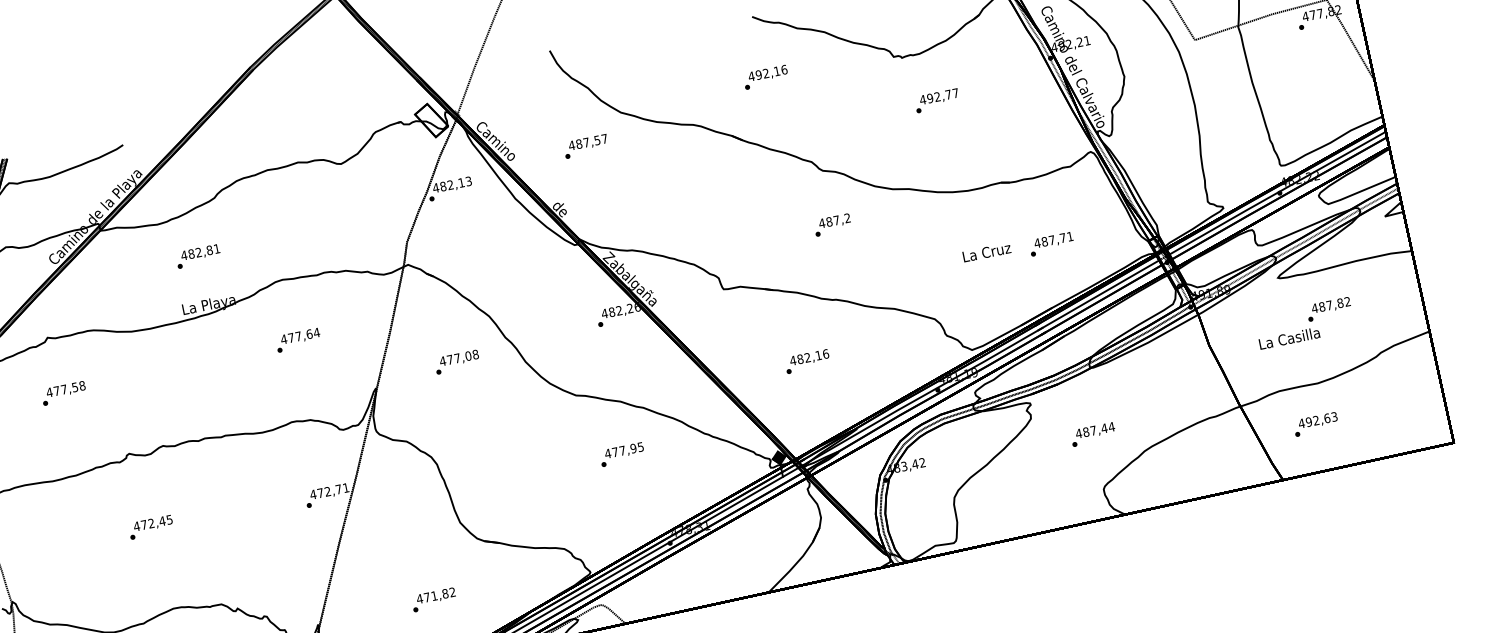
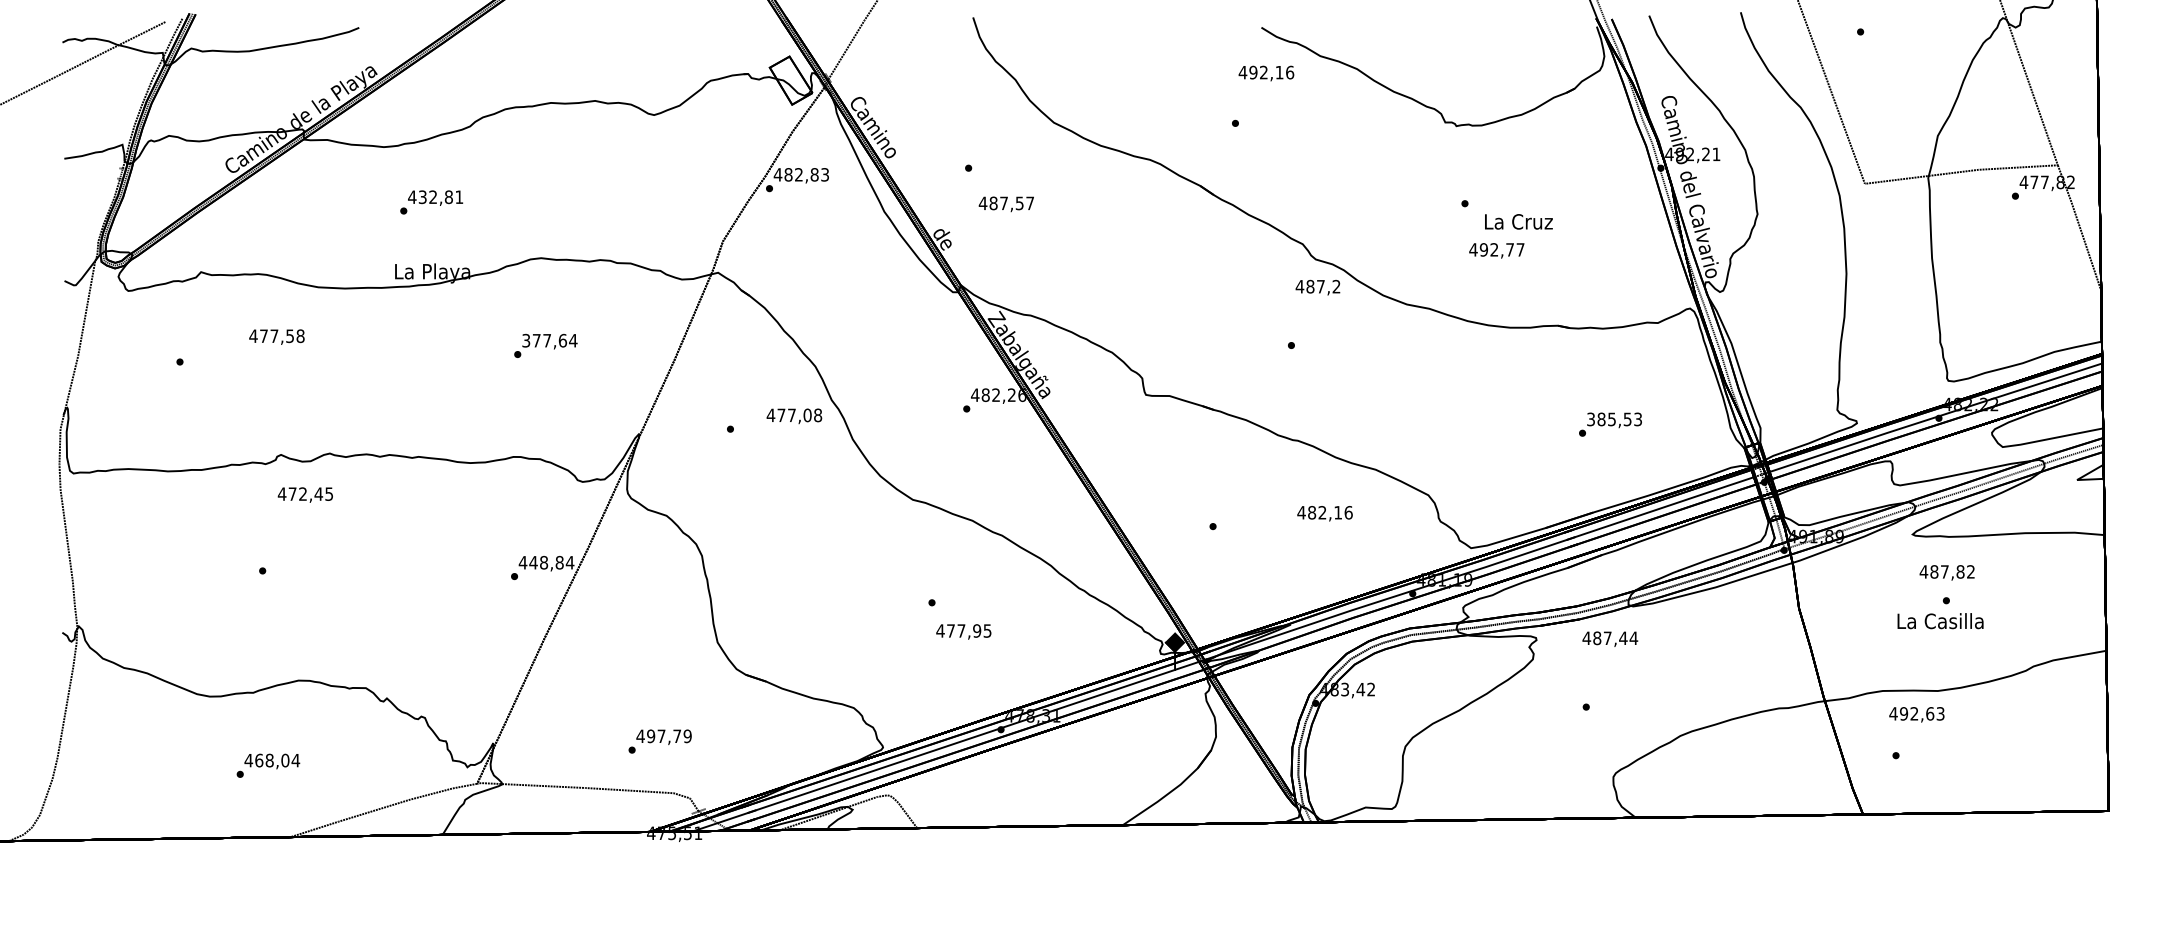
text: (768, 73) -> (1266, 73), moved
text: (939, 97) -> (1496, 250), moved
text: (587, 143) -> (1005, 204), moved
text: (461, 182) -> (814, 174), 482,13 -> 482,83
text: (834, 221) -> (1317, 287), moved
text: (1053, 240) -> (1613, 419), 487,71 -> 385,53
text: (986, 252) -> (1518, 221), moved
text: (191, 254) -> (422, 197), 482,81 -> 432,81
text: (1330, 305) -> (1946, 572), moved
text: (1289, 338) -> (1940, 621), moved
text: (283, 339) -> (525, 340), 477,64 -> 377,64
text: (459, 358) -> (794, 415), moved
text: (809, 358) -> (1324, 513), moved
text: (65, 389) -> (276, 336), moved
text: (1317, 420) -> (1916, 714), moved
text: (1095, 430) -> (1610, 638), moved
text: (624, 450) -> (963, 631), moved
text: (333, 490) -> (551, 562), 472,71 -> 448,84
text: (152, 523) -> (304, 494), moved
text: (439, 595) -> (669, 736), 471,82 -> 497,79

